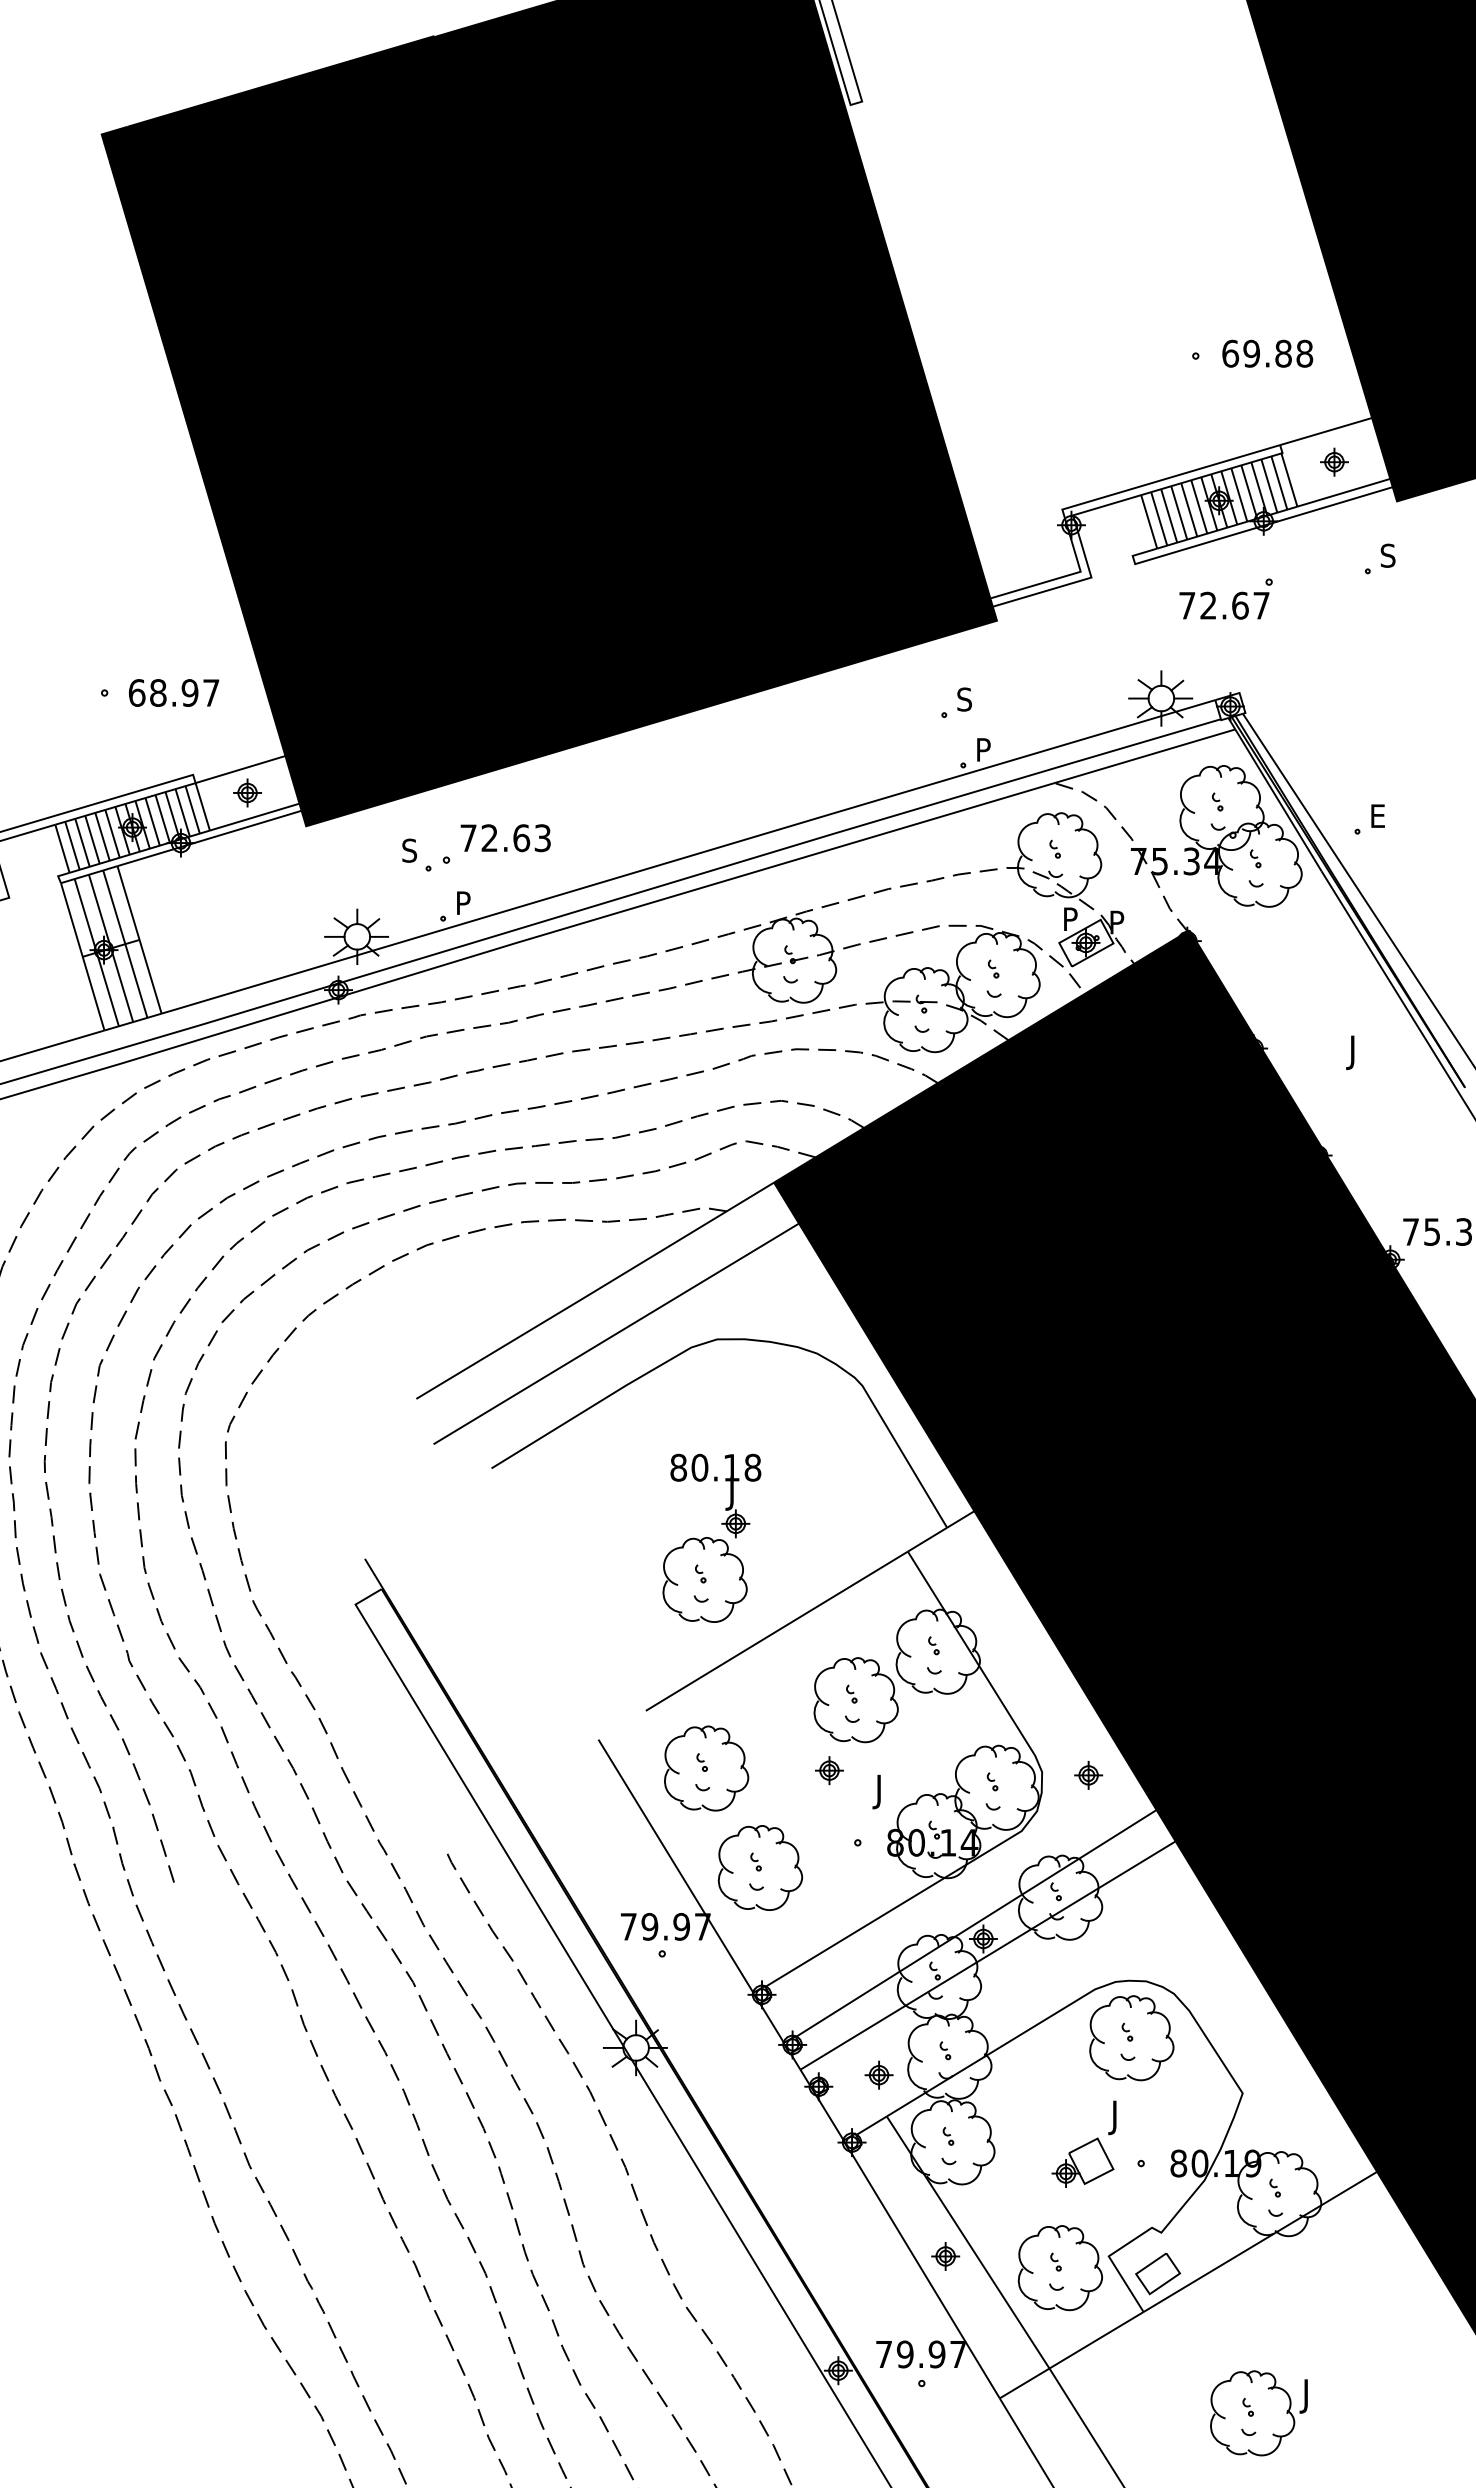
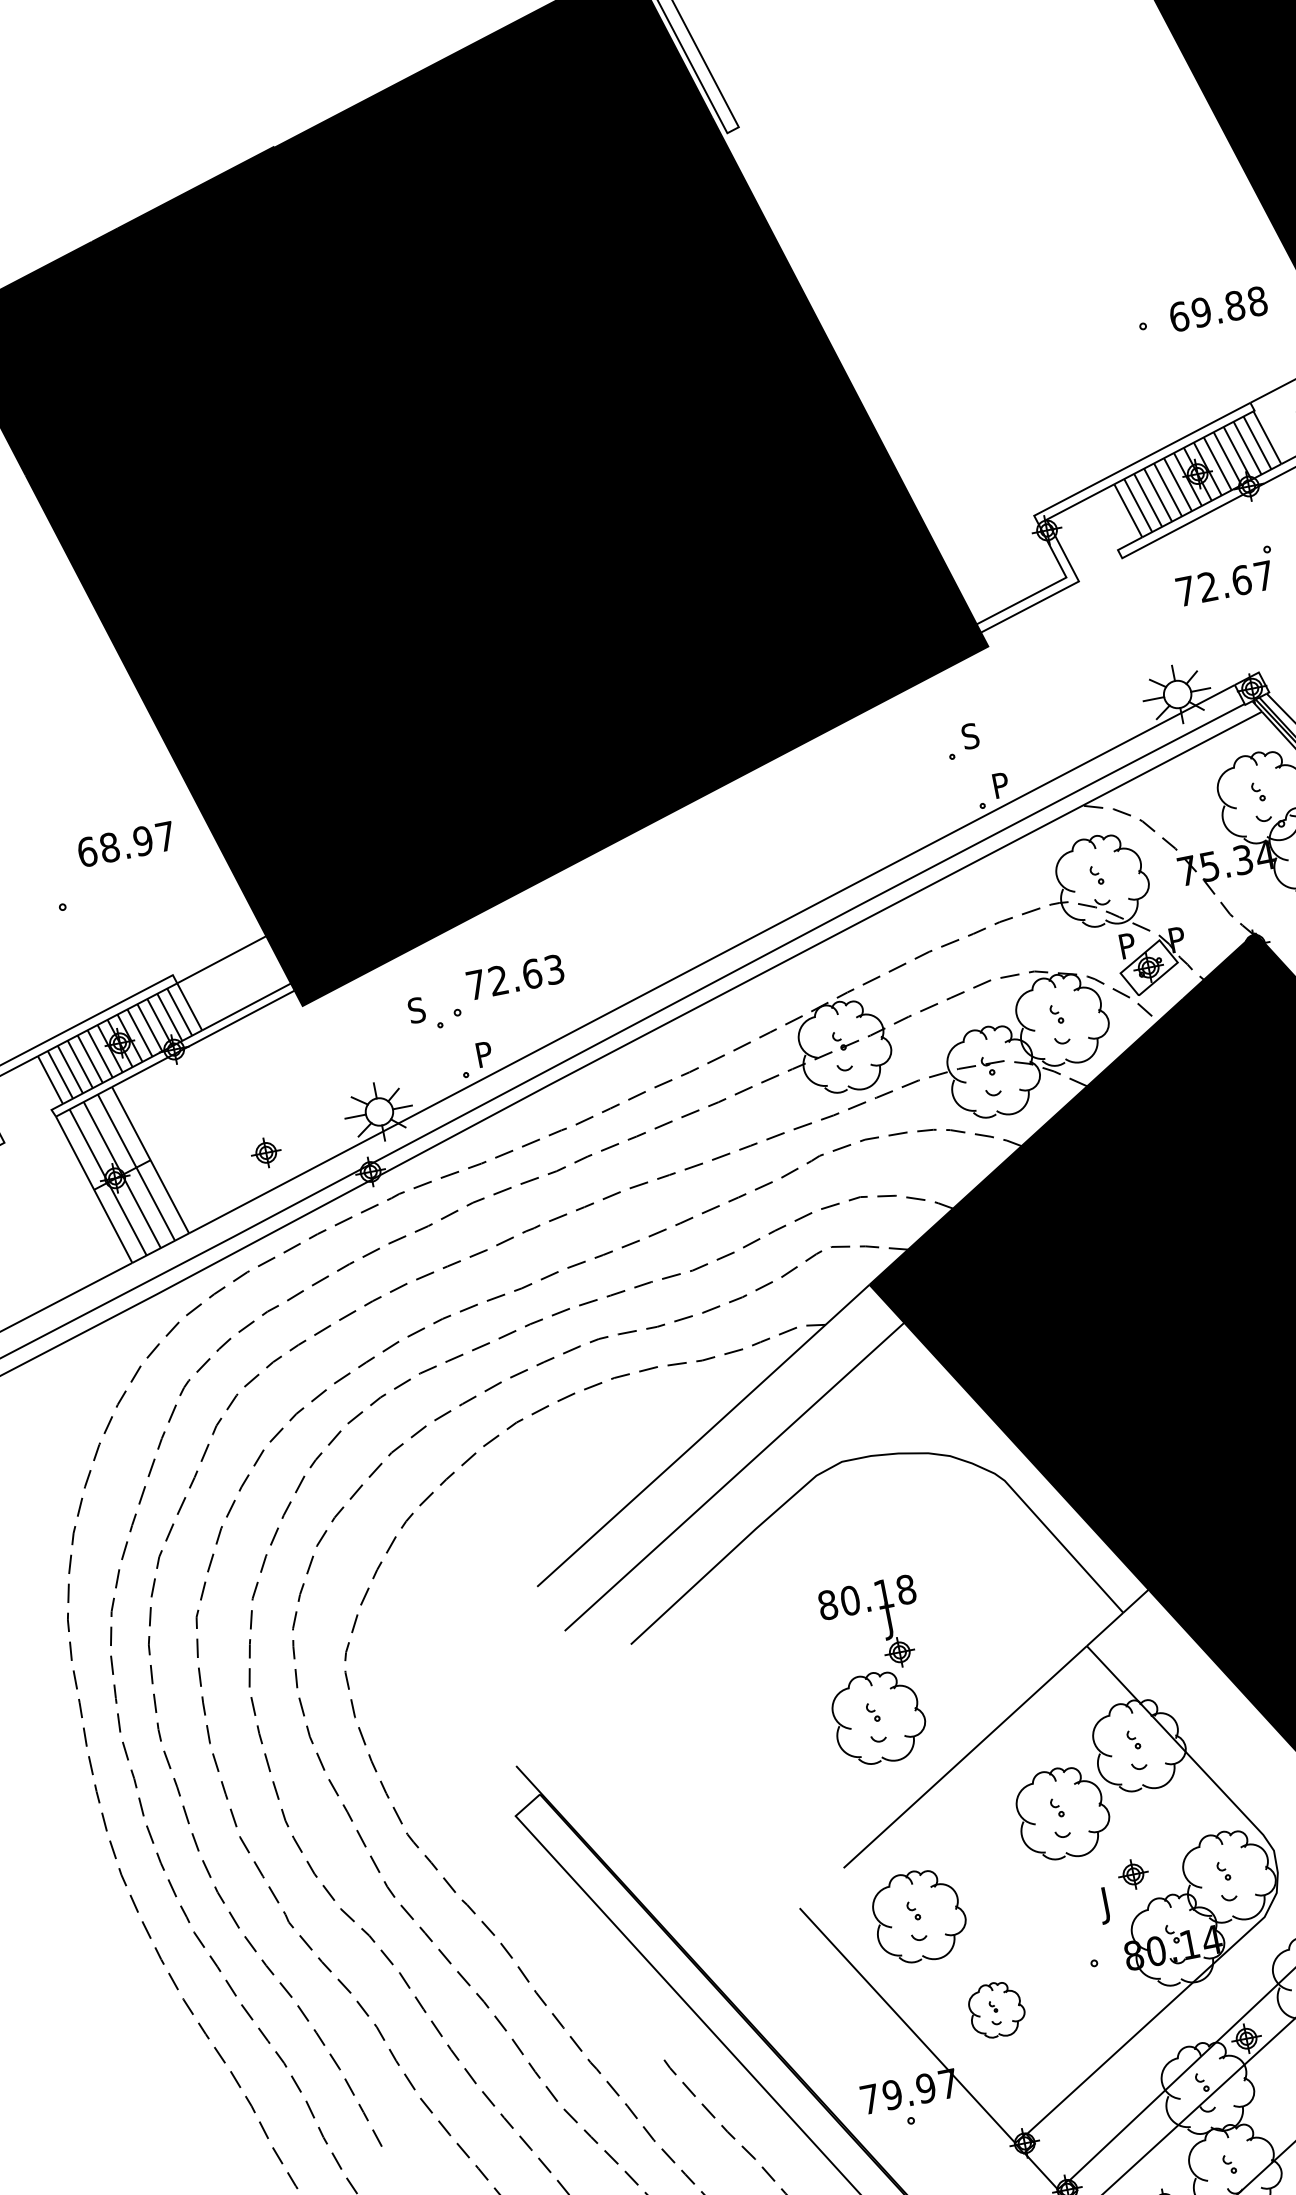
text: (174, 692) -> (126, 843), moved
part: (247, 792) -> (266, 1152), moved
part: (829, 1770) -> (1133, 1874), moved
part: (760, 1867) -> (996, 2009), size x0.6

